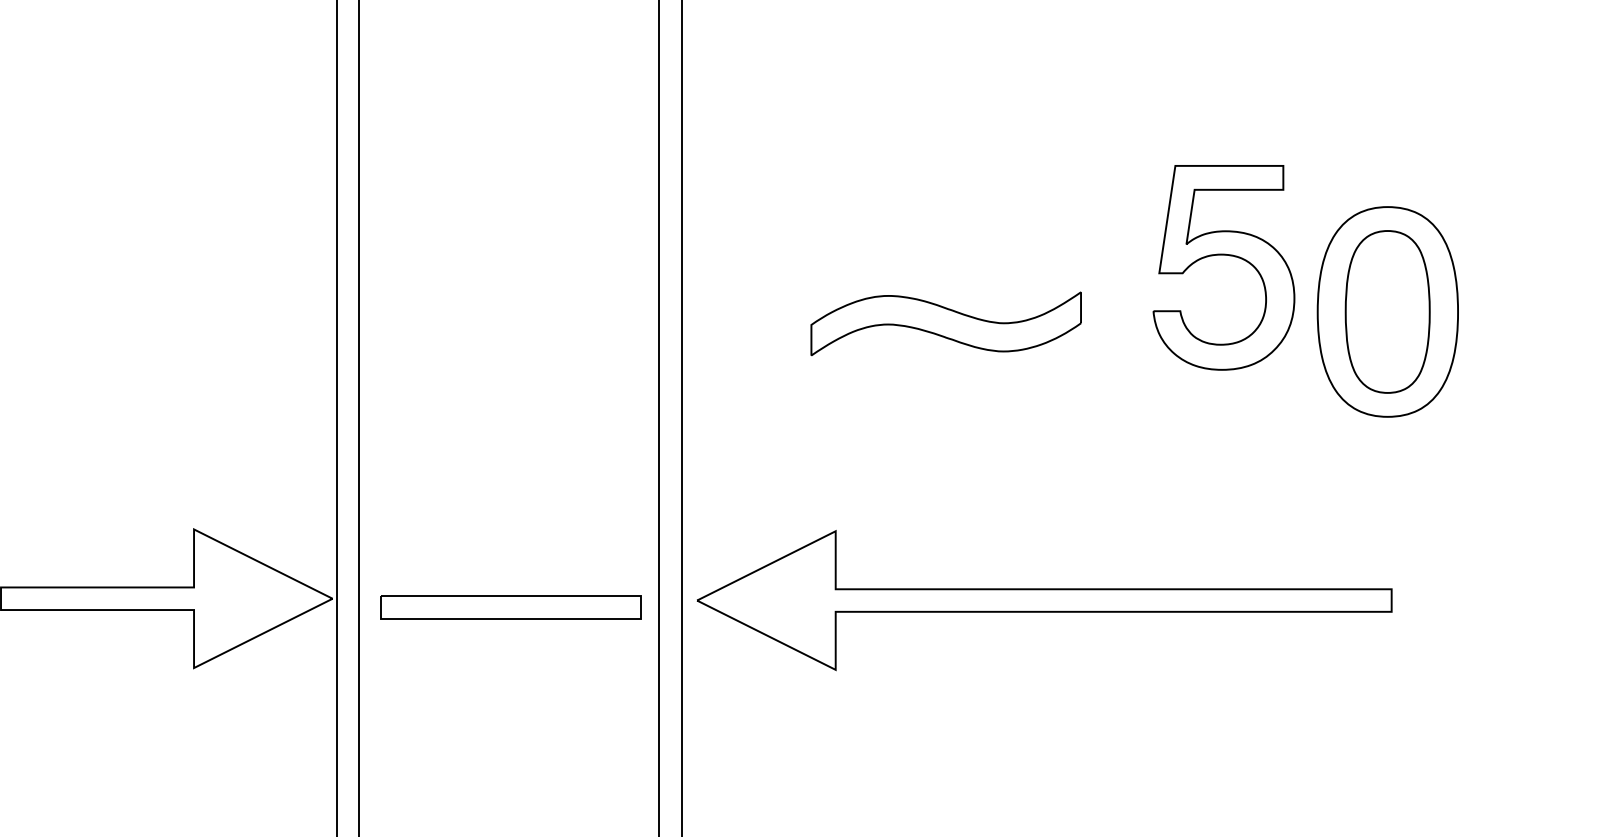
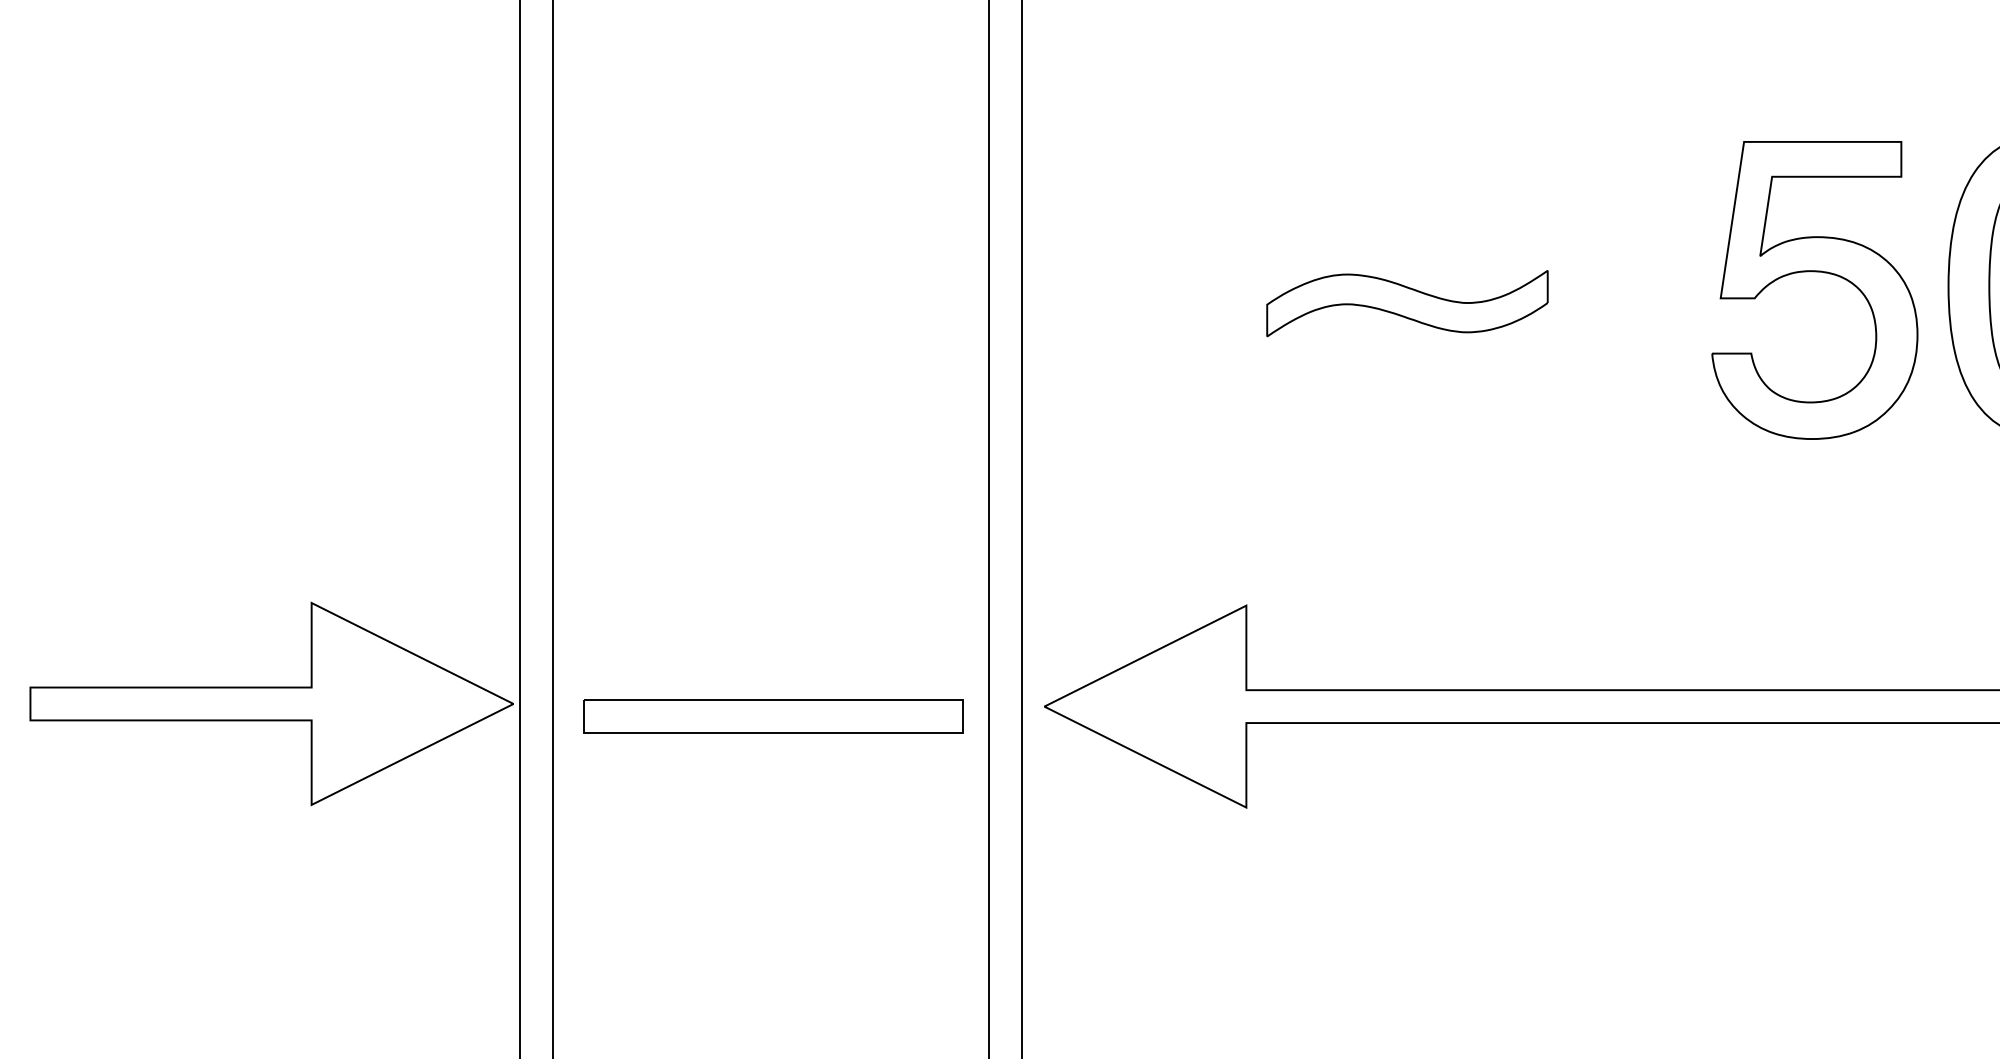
part: (1223, 255) -> (1814, 272), moved
part: (946, 323) -> (1407, 303), size x0.71

